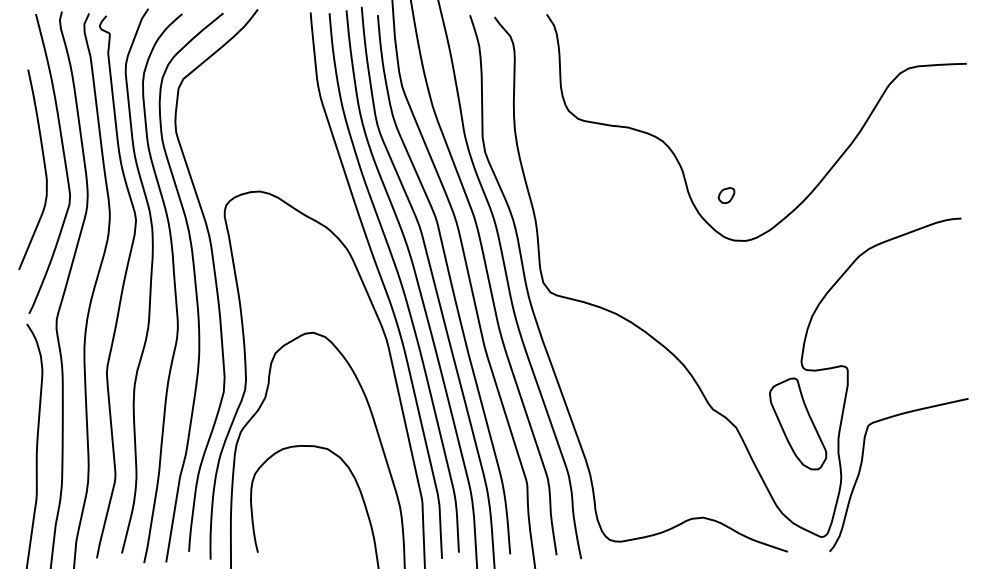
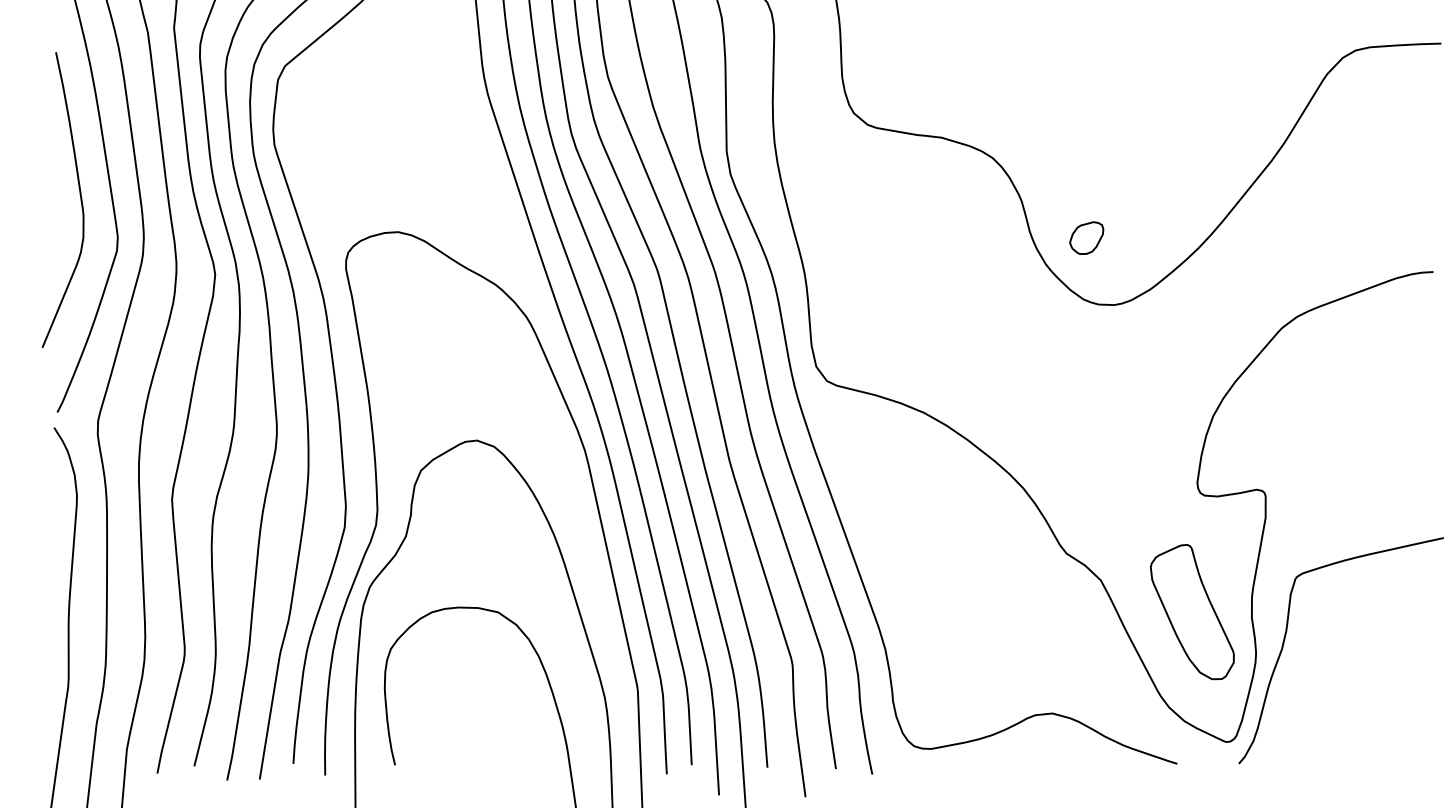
part: (726, 195) -> (1086, 237), size x1.43
part: (798, 423) -> (1192, 611), moved

